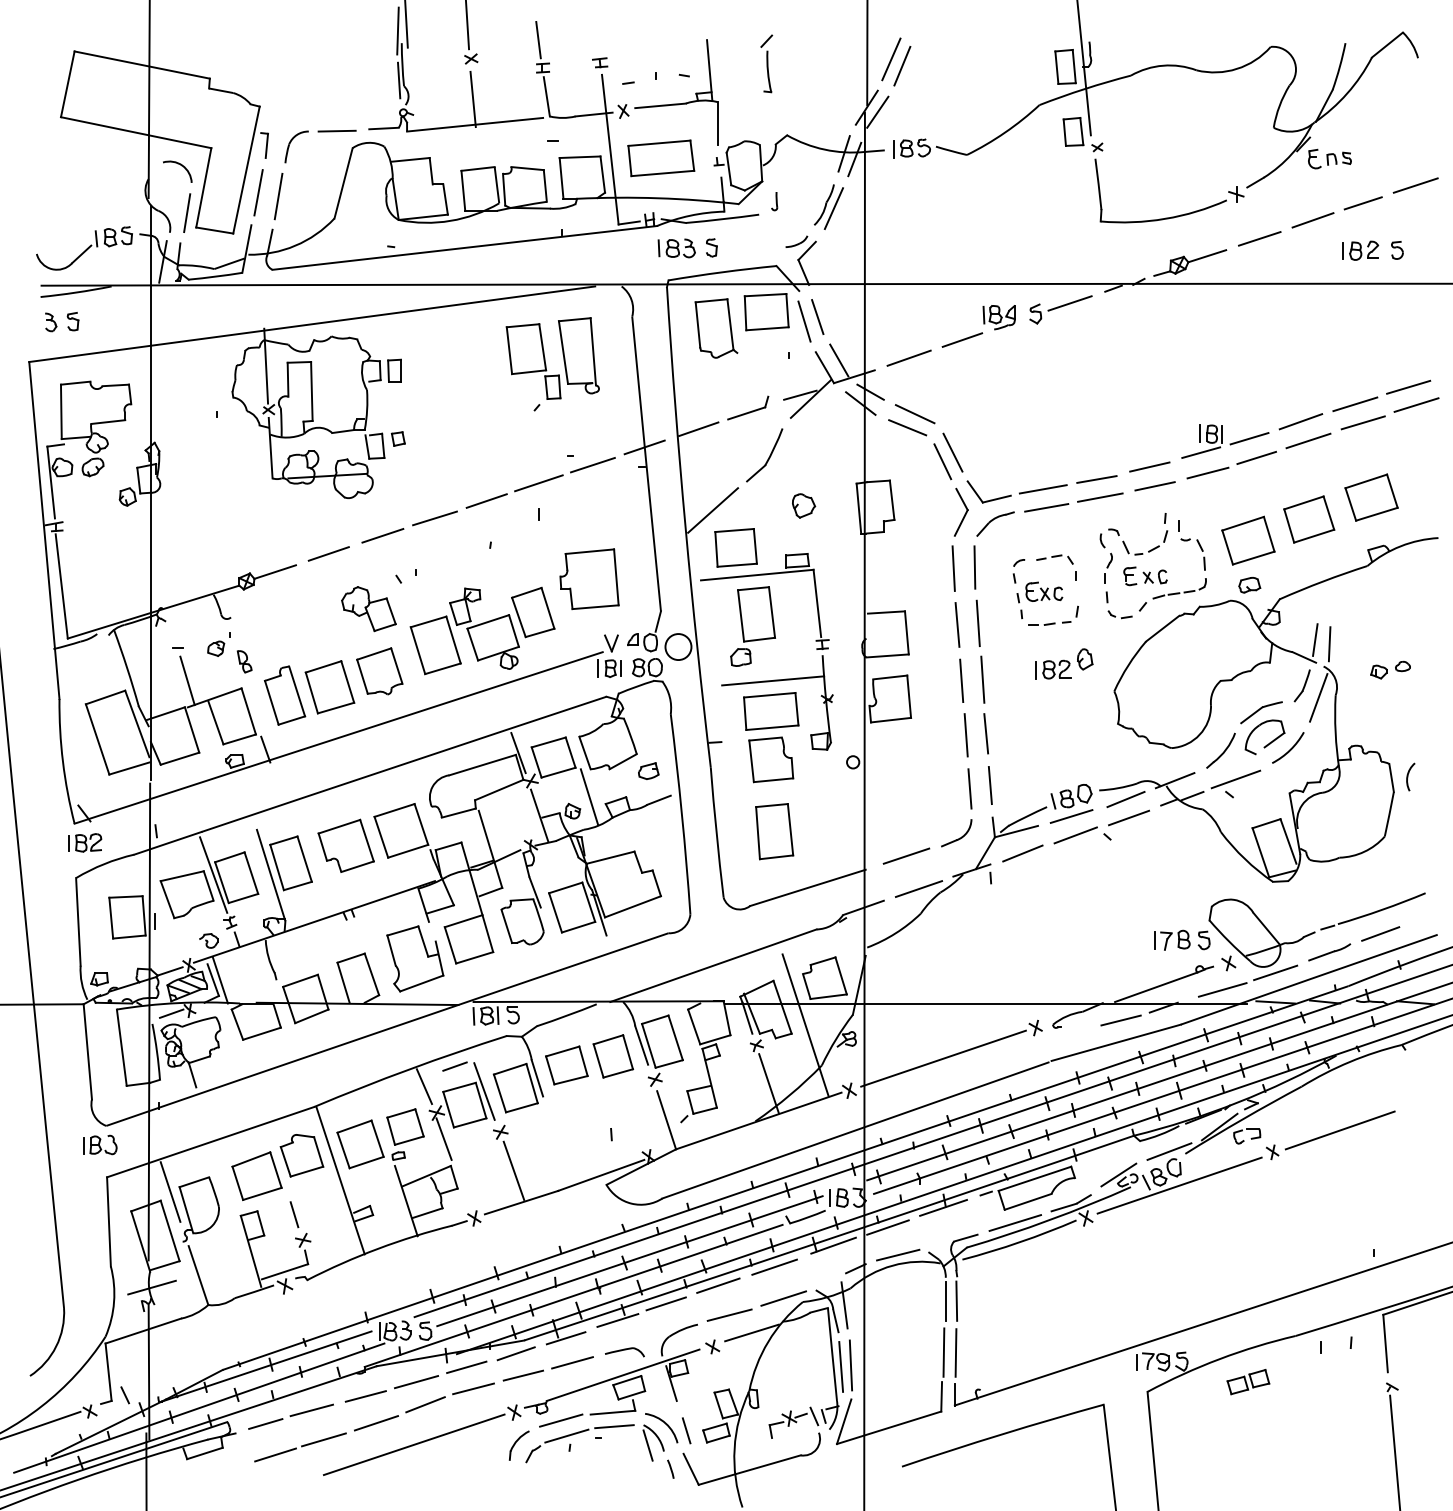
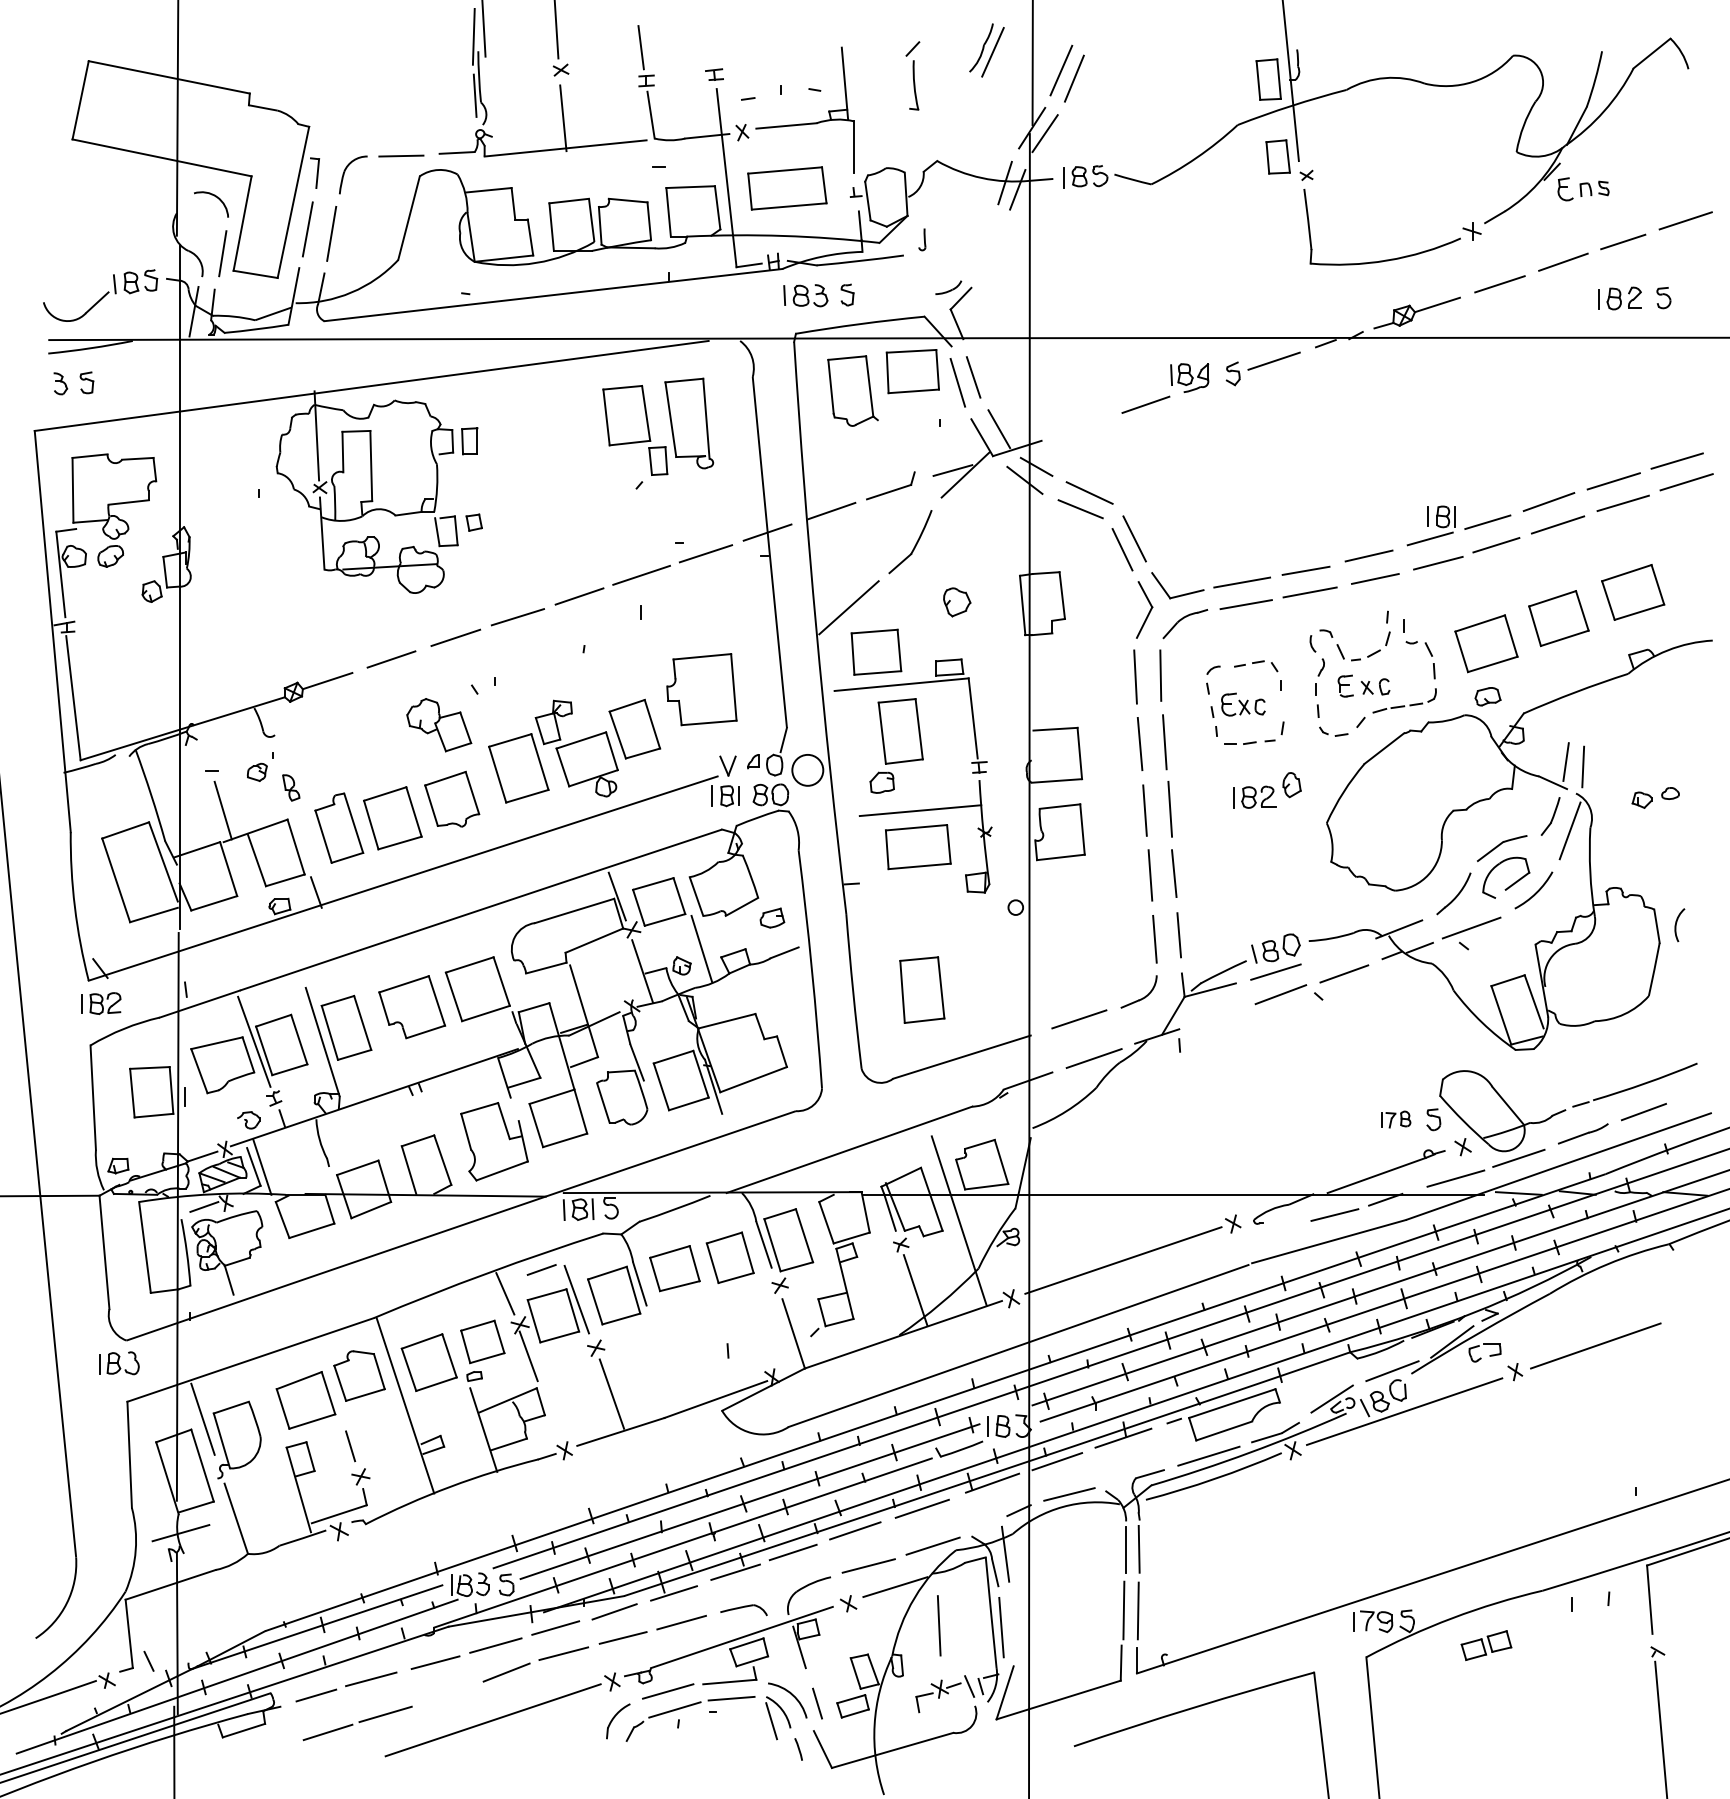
part: (828, 207) -> (986, 50), moved
line: (909, 358) -> (1082, 426), removed
part: (771, 759) -> (918, 904), removed
line: (1125, 799) -> (1340, 951), removed
line: (1022, 852) -> (1217, 1015), removed
part: (1172, 940) -> (1395, 1119), size x0.7
line: (851, 1365) -> (939, 1625), moved
line: (375, 1423) -> (447, 1694), removed

